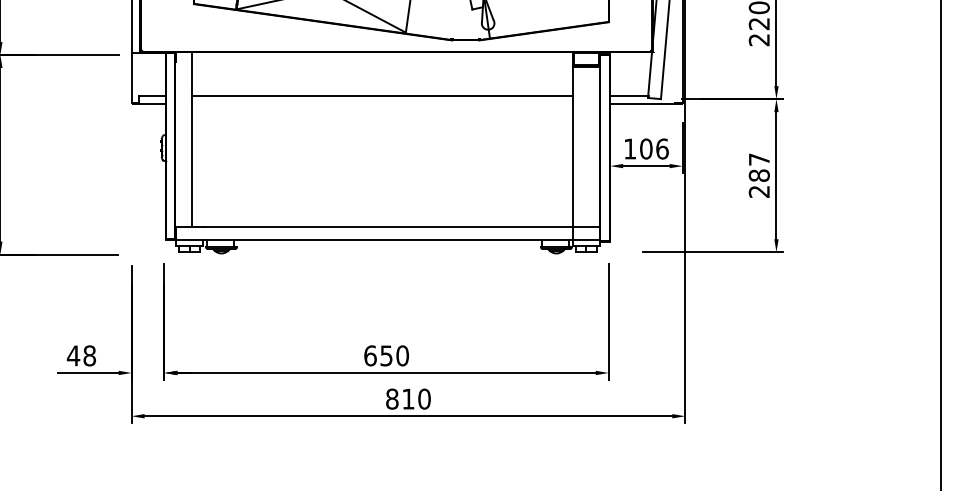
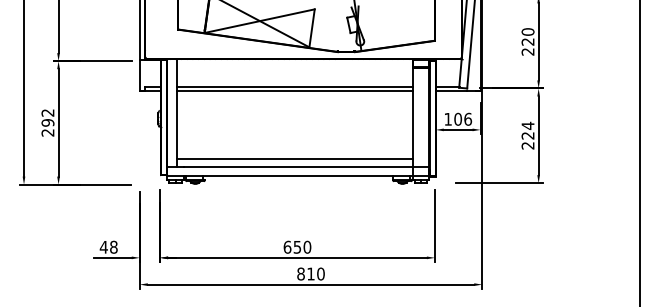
line: (381, 104) -> (294, 91), added
text: (758, 167) -> (527, 130), 287 -> 224
line: (381, 212) -> (294, 158), added

